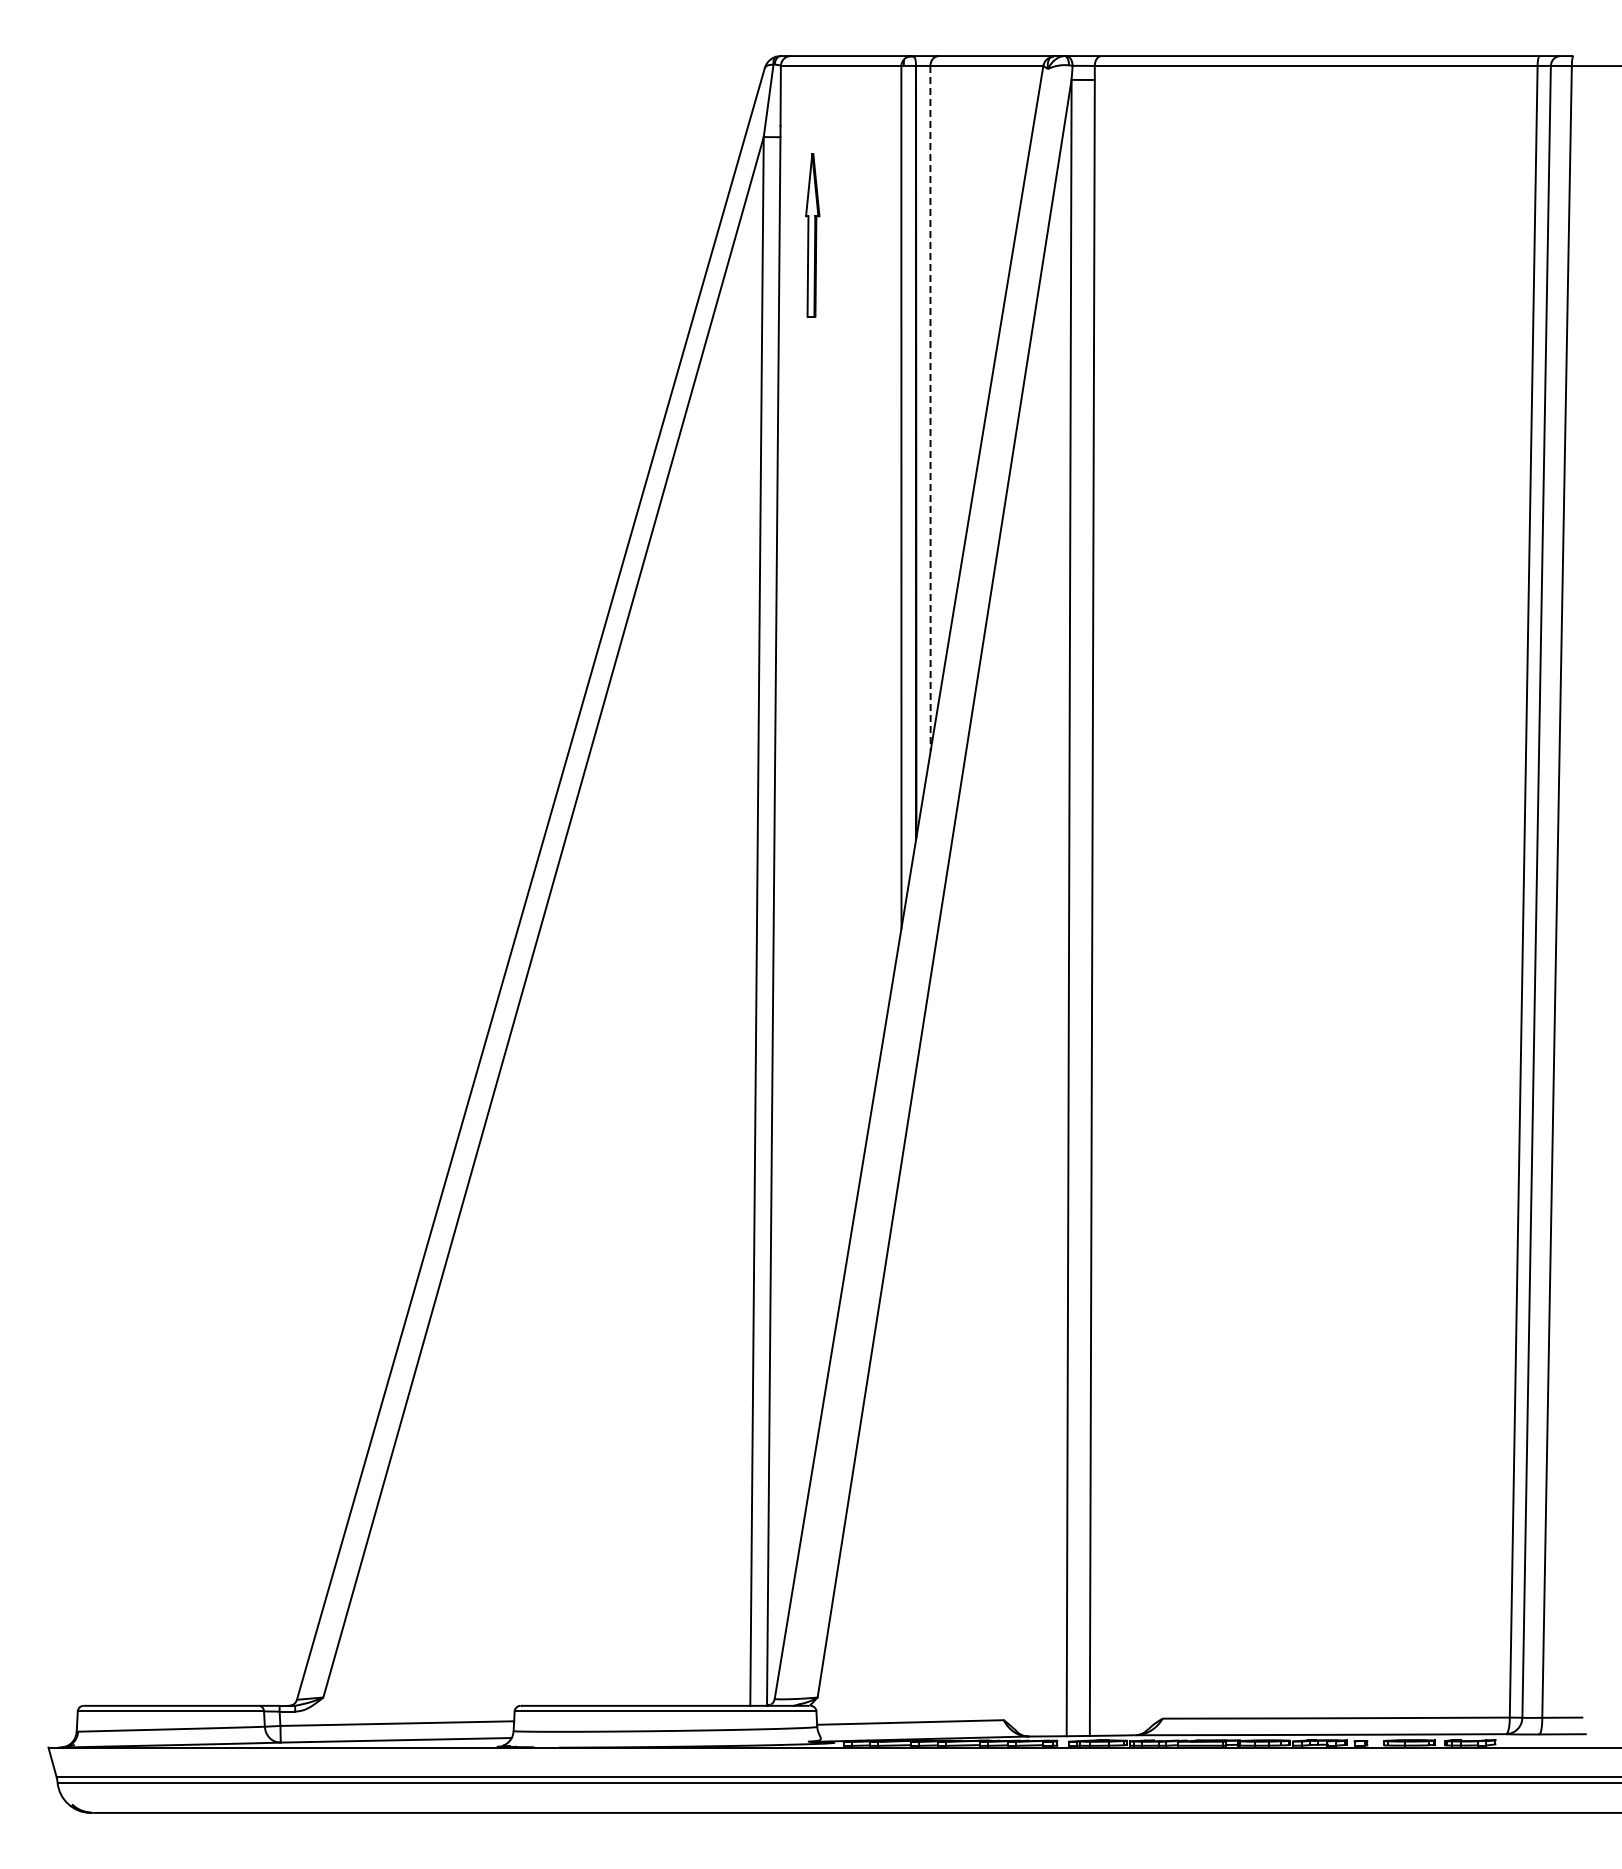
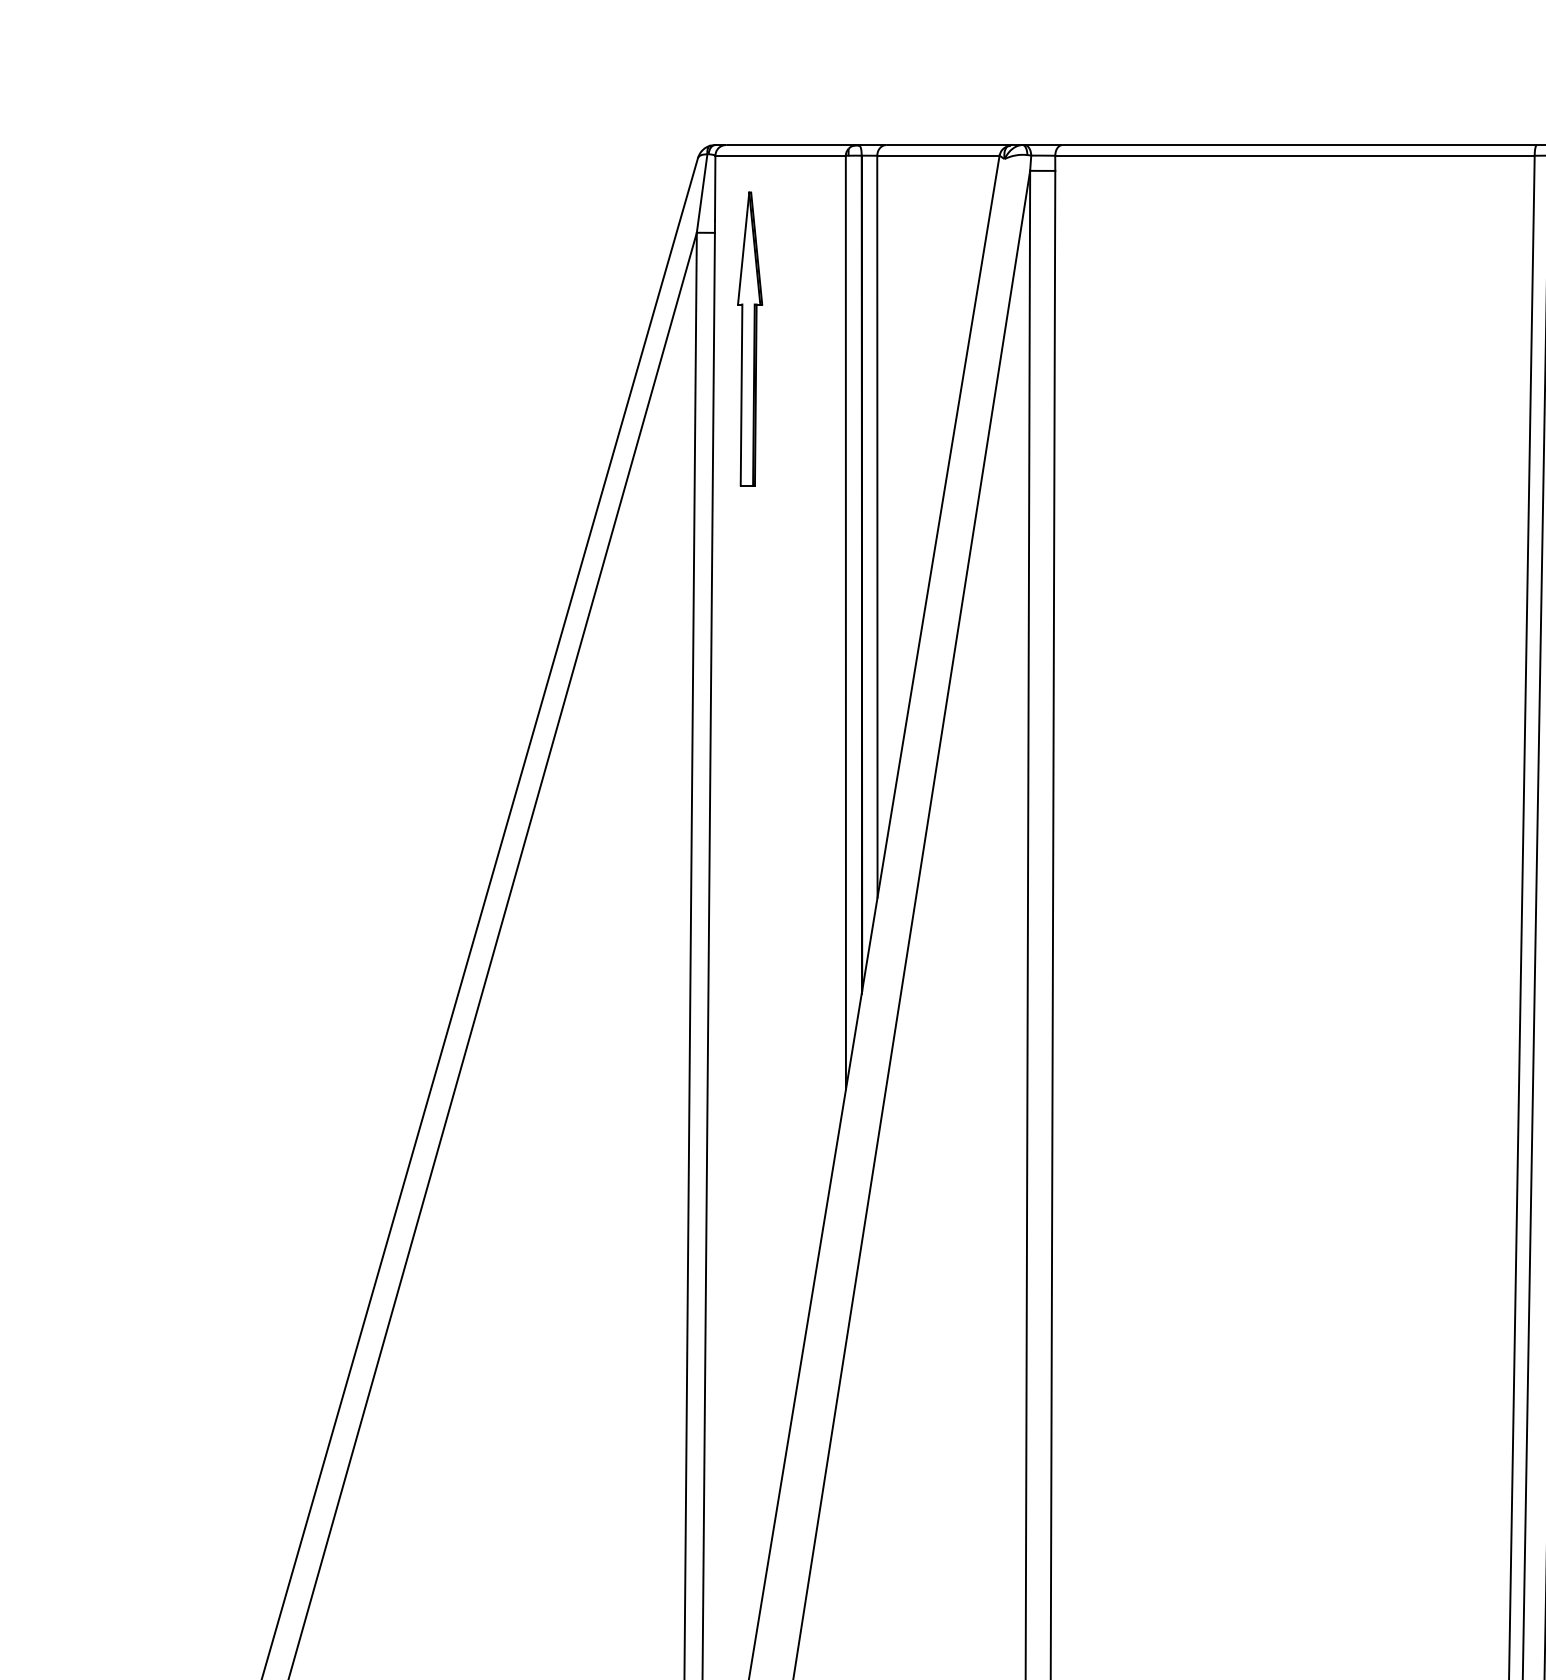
part: (812, 235) -> (749, 339), size x1.67
line: (930, 408) -> (877, 526), dashed -> solid

